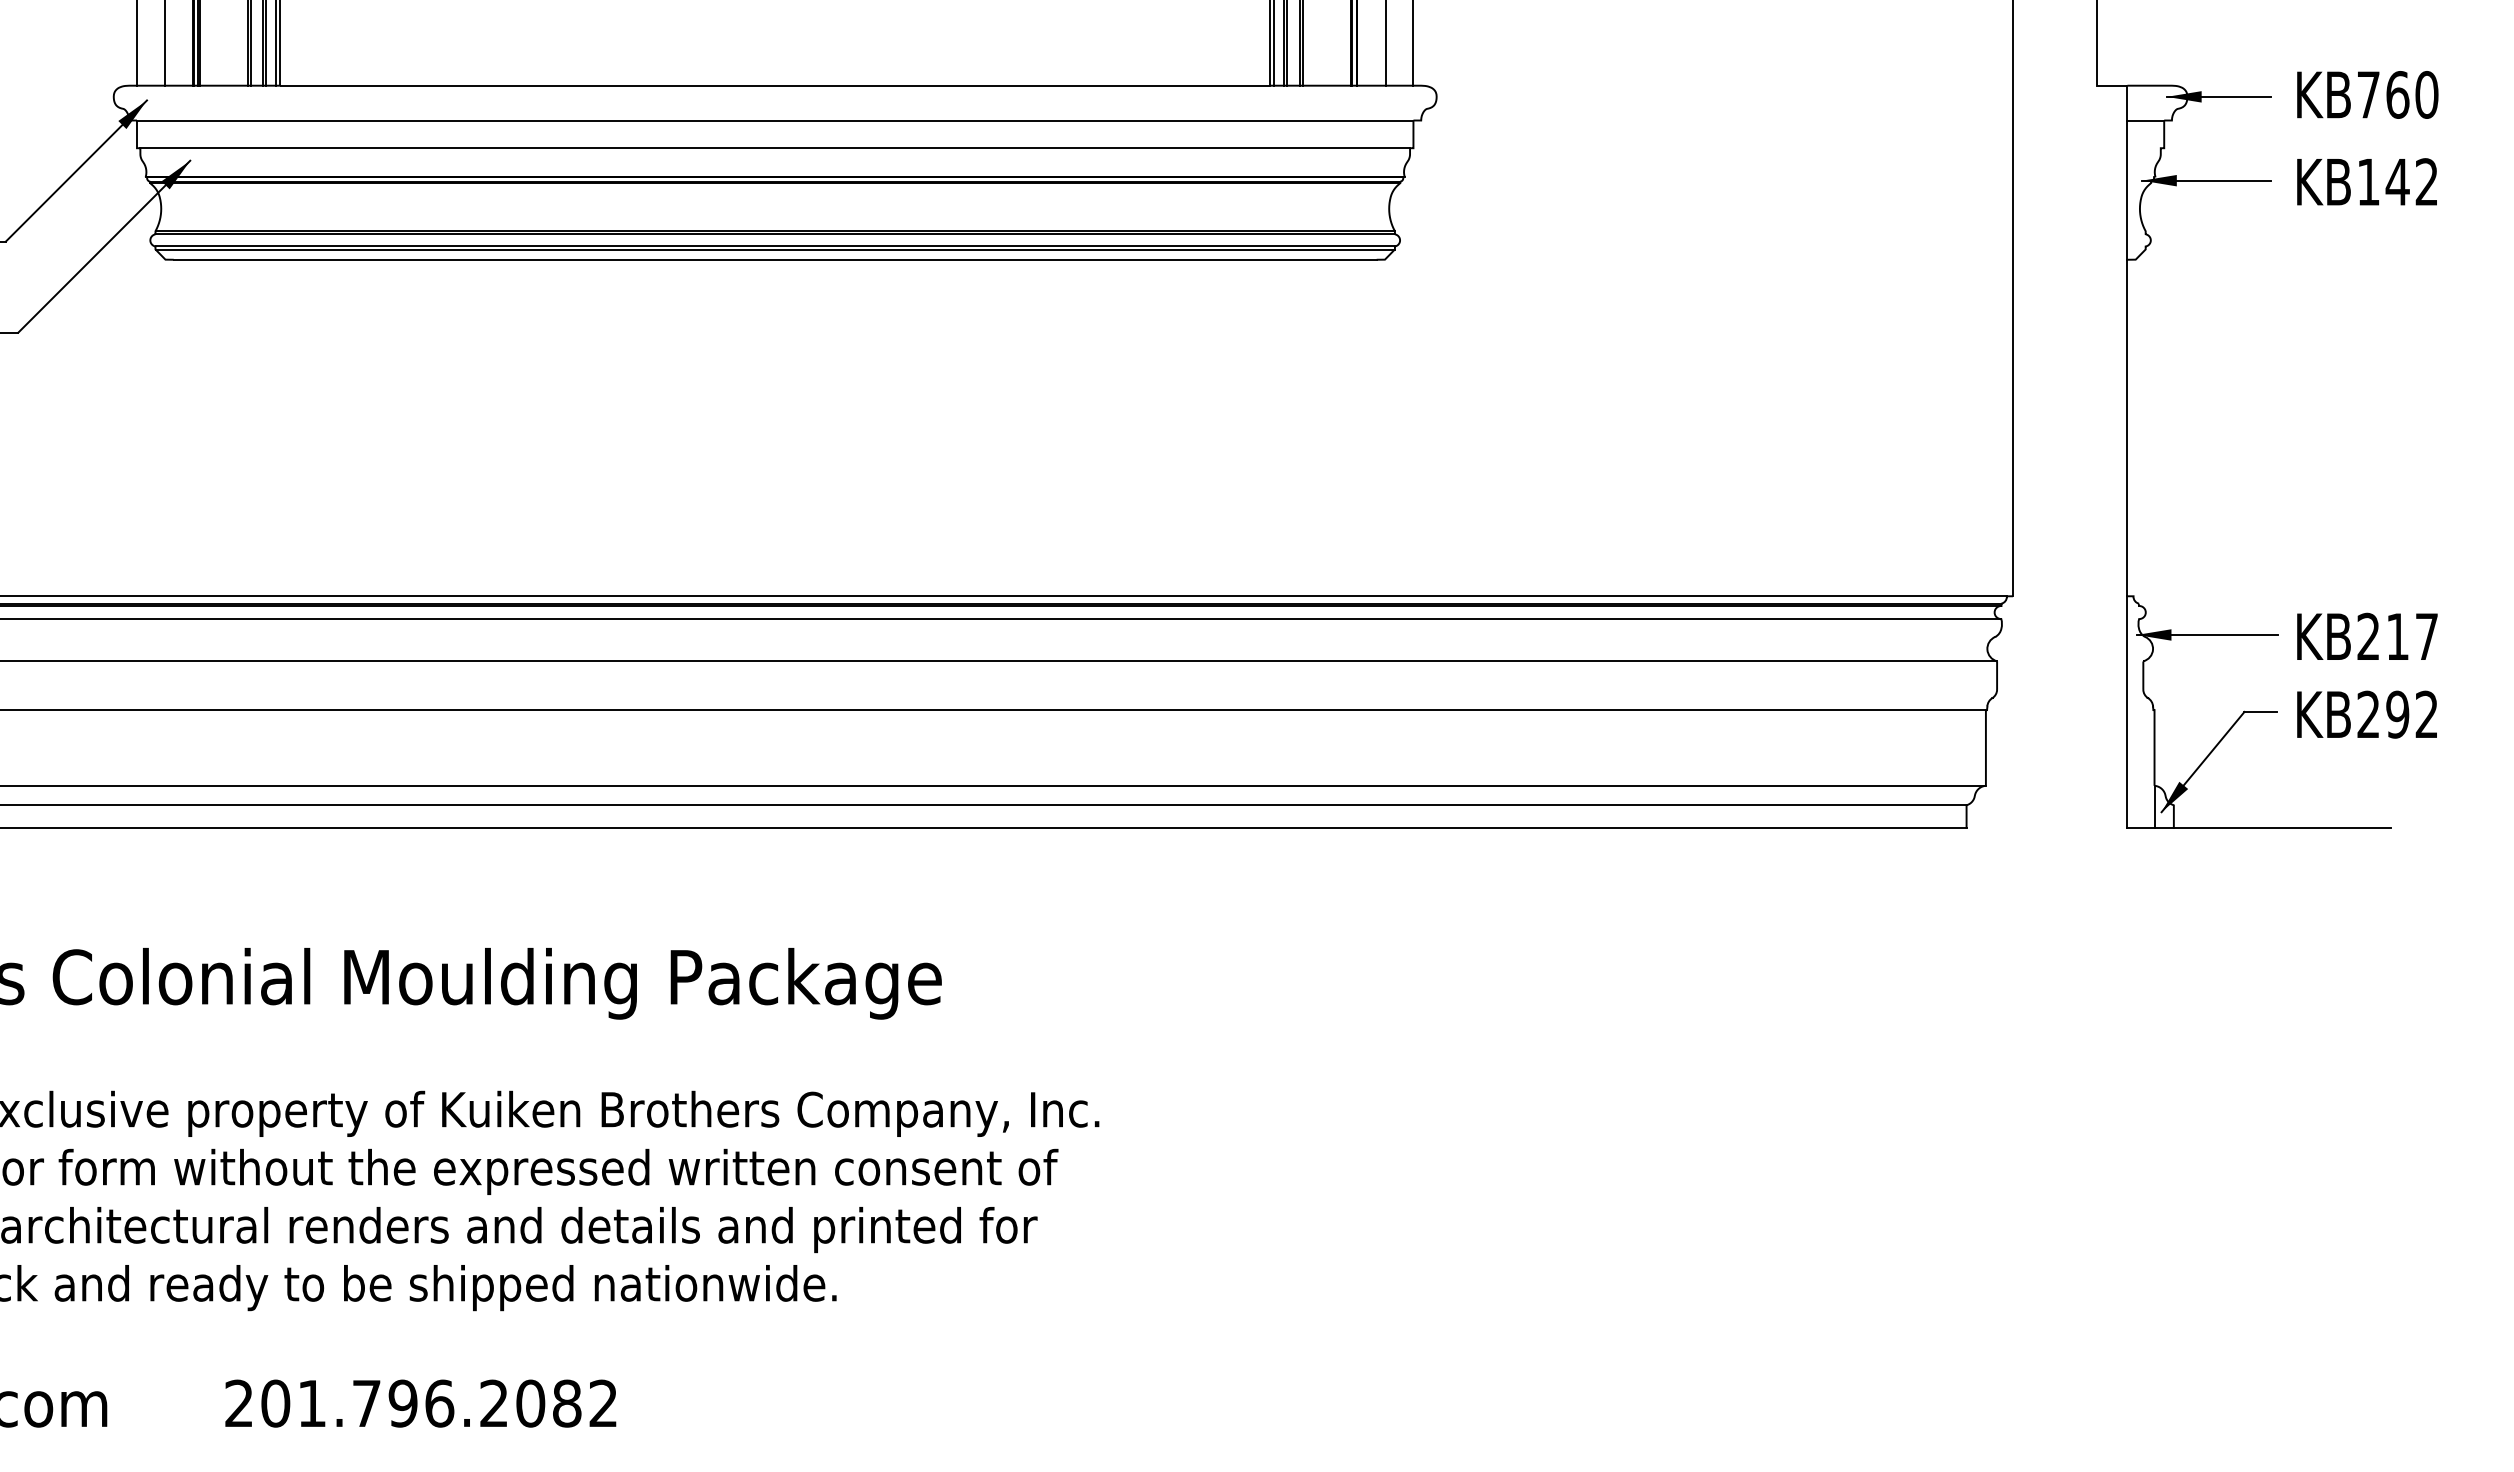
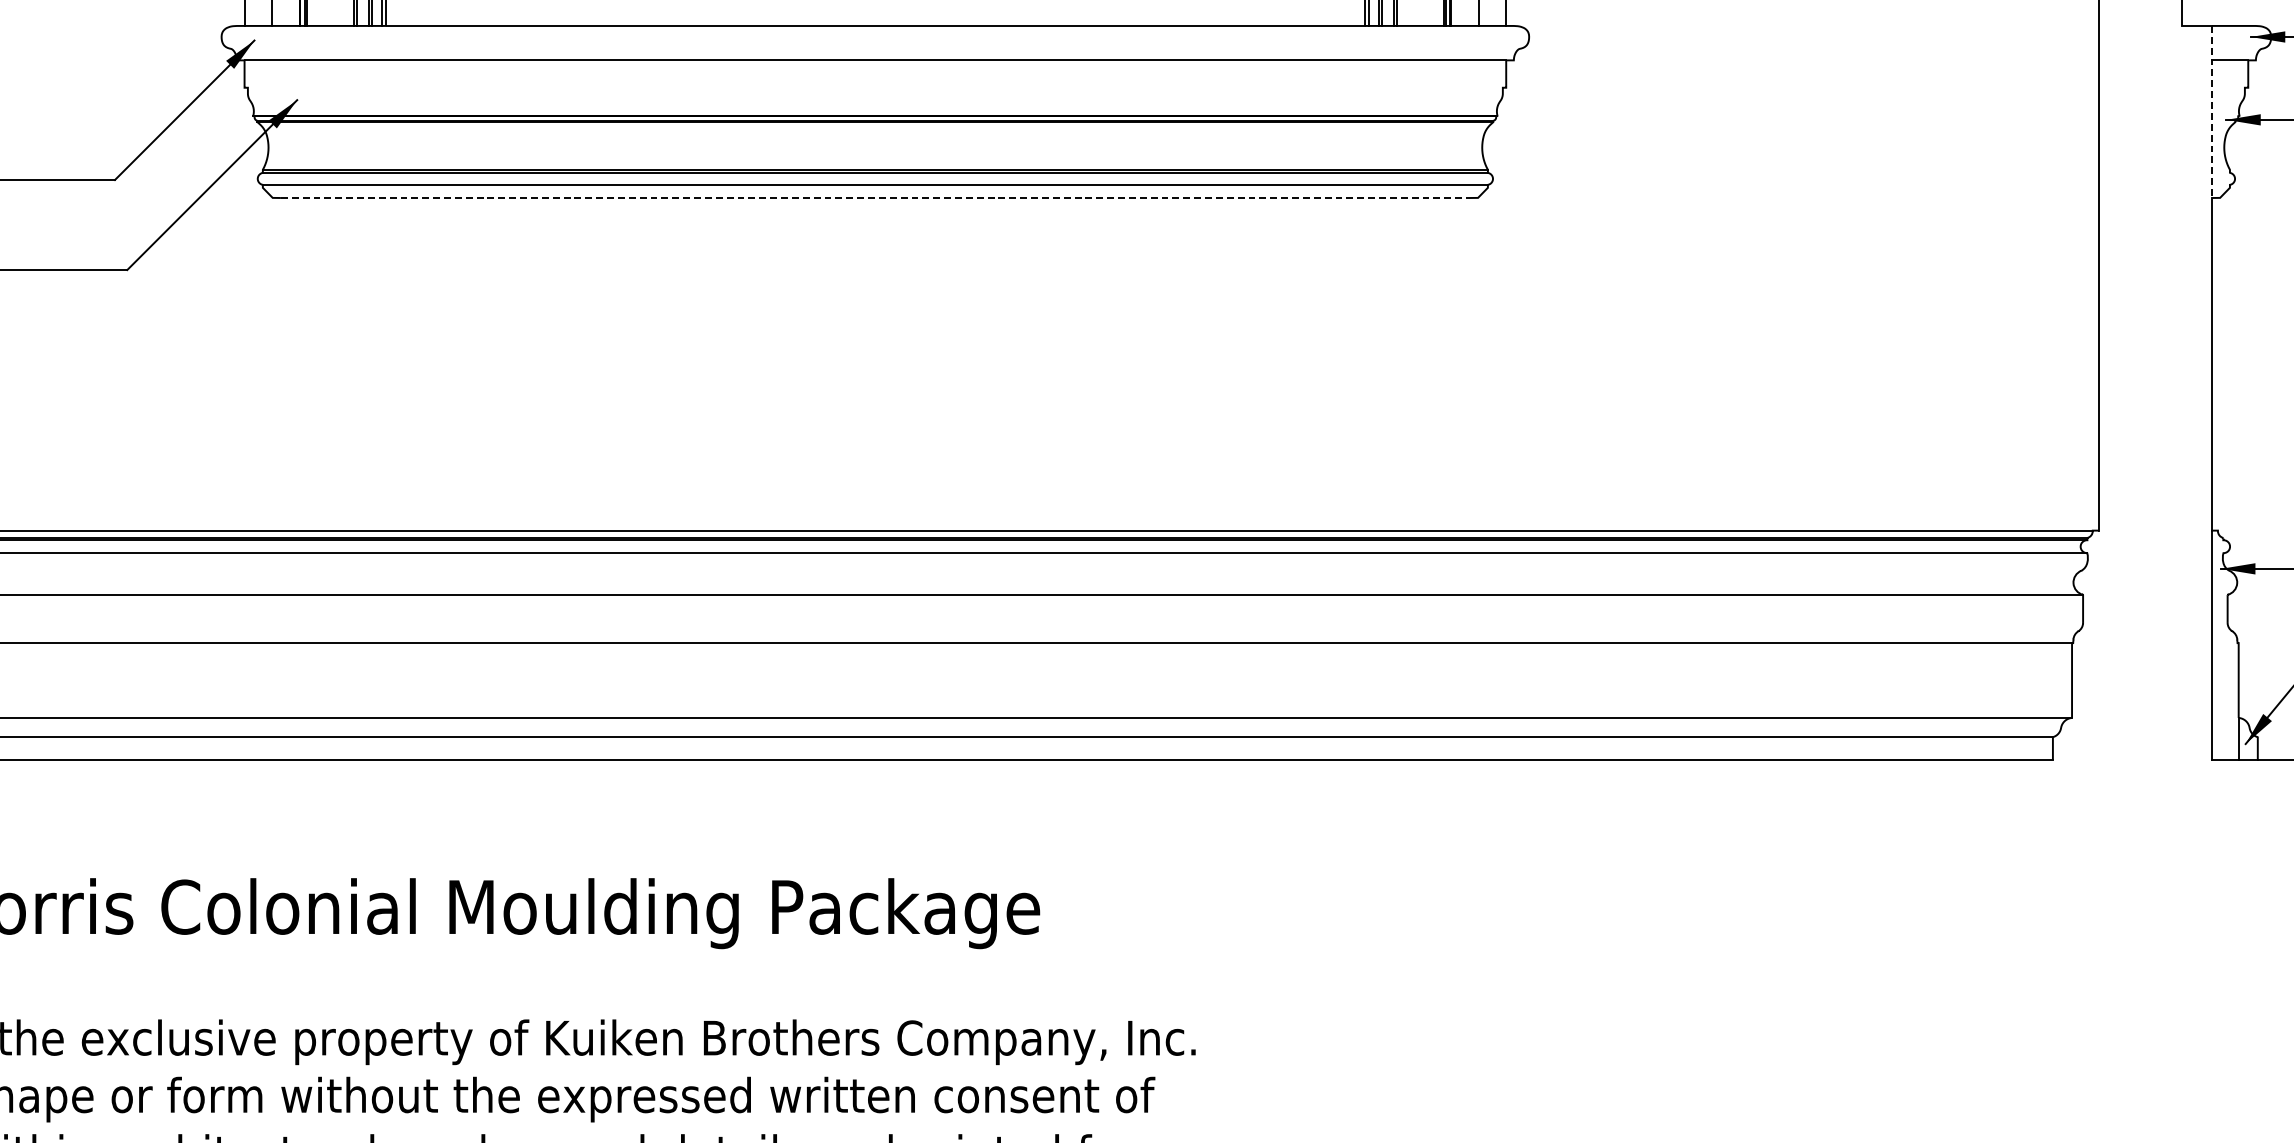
line: (775, 148) -> (875, 88), removed
line: (2127, 173) -> (2211, 112), solid -> dashed
line: (774, 249) -> (874, 187), removed
line: (775, 259) -> (875, 197), solid -> dashed

